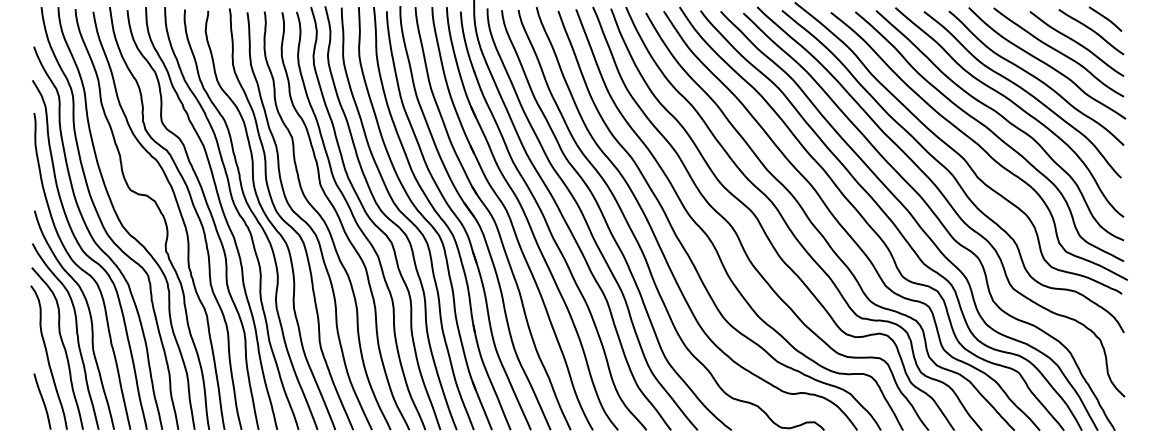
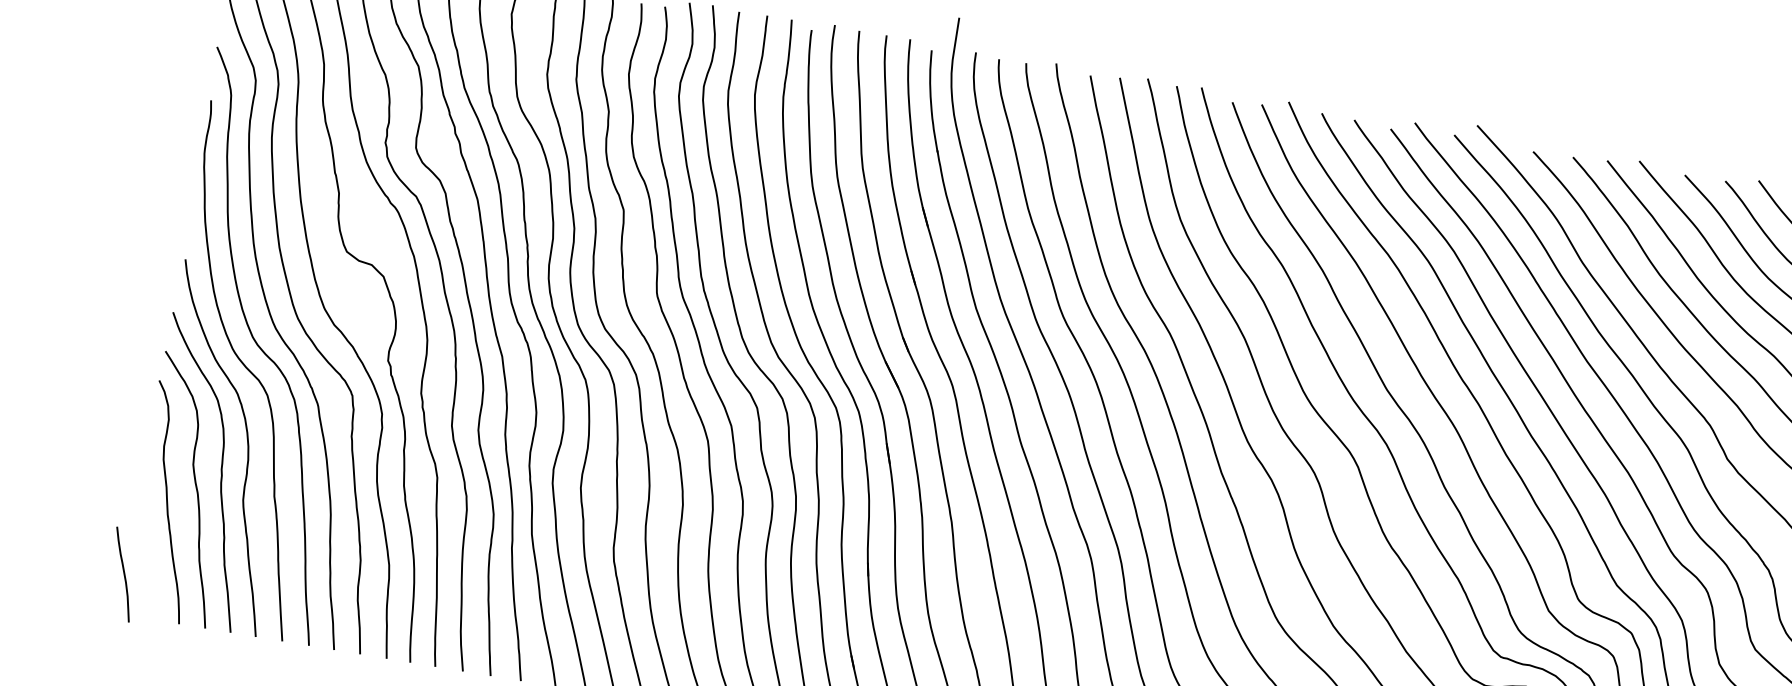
curve: (42, 401) -> (122, 574), moved

